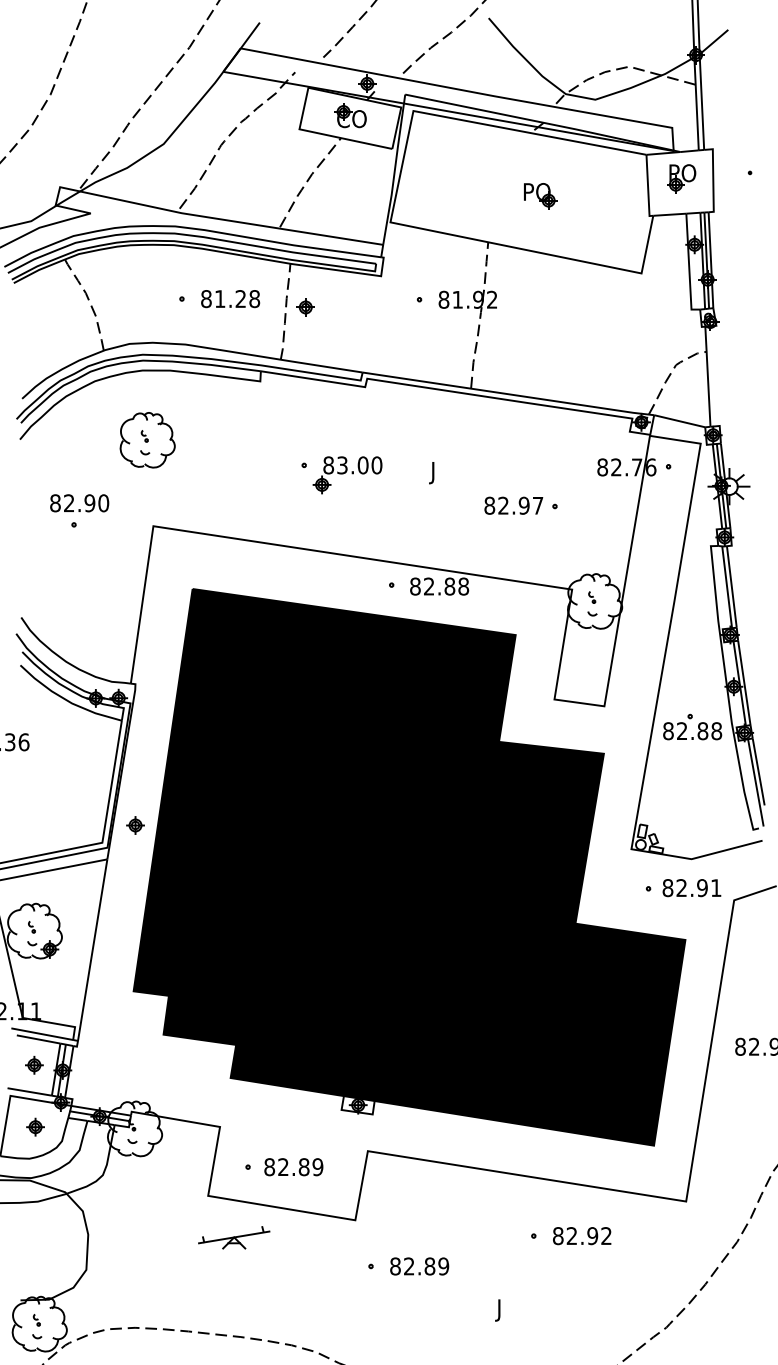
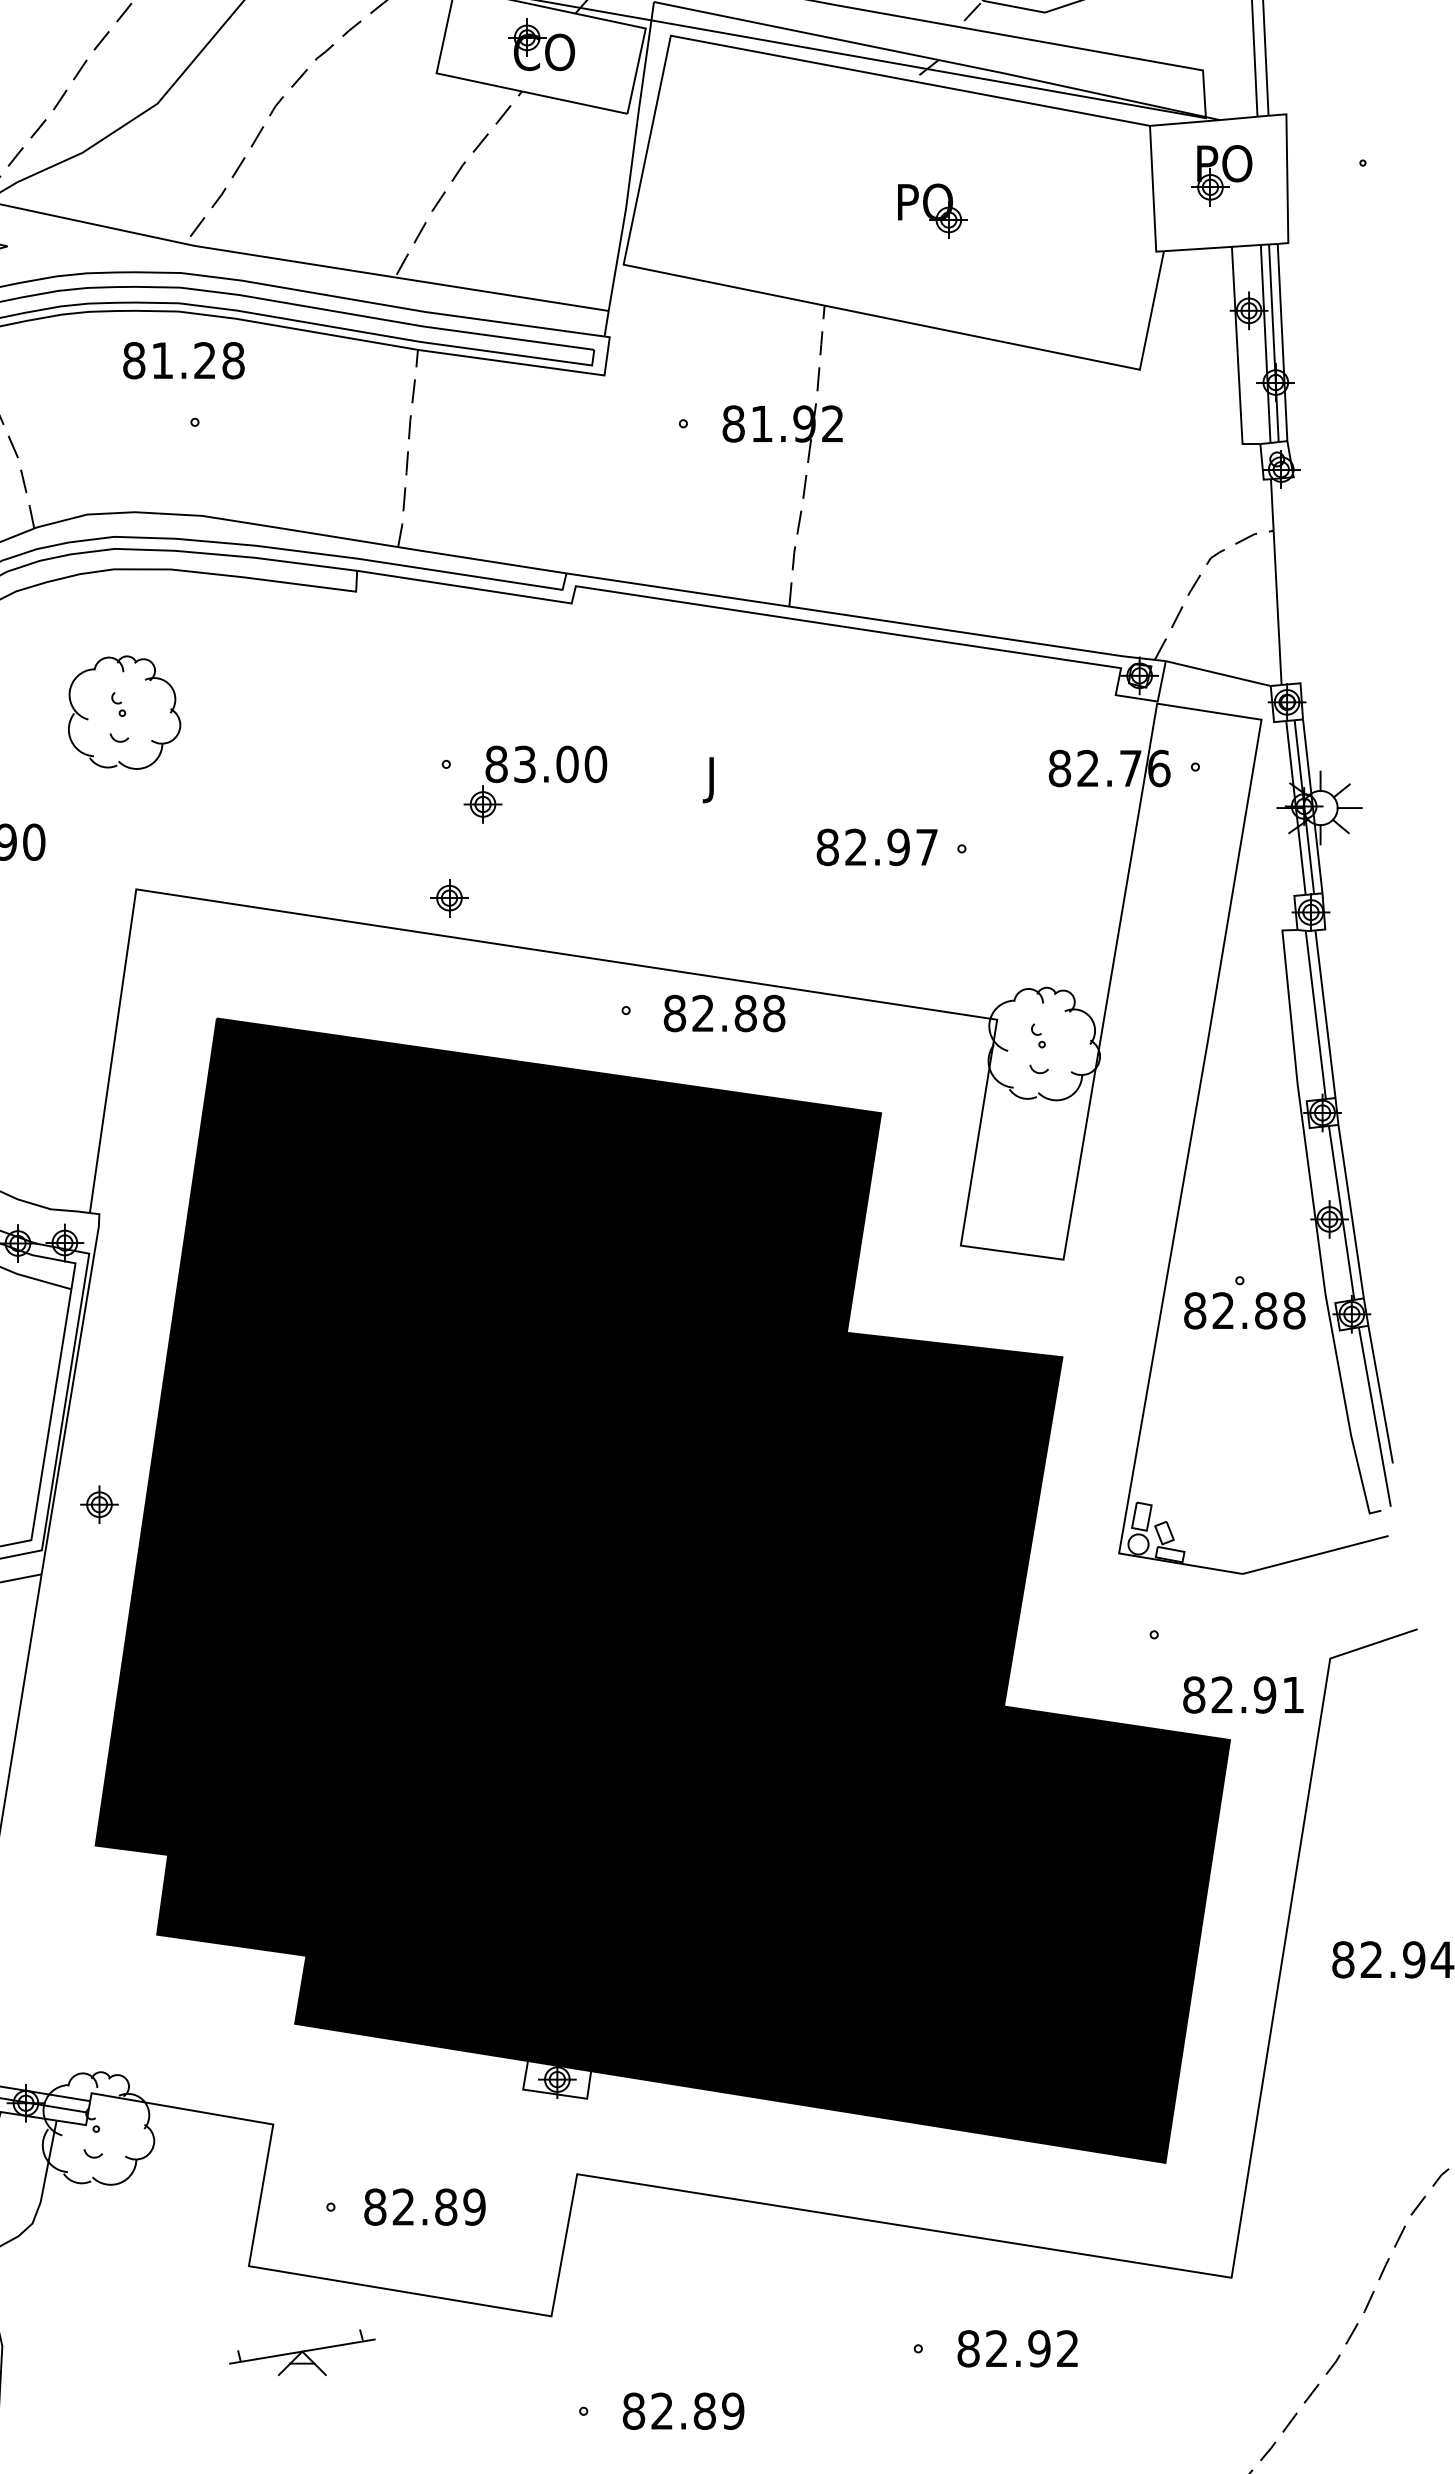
text: (230, 299) -> (183, 361), moved
part: (305, 307) -> (448, 898), moved
text: (691, 888) -> (1242, 1695), moved

